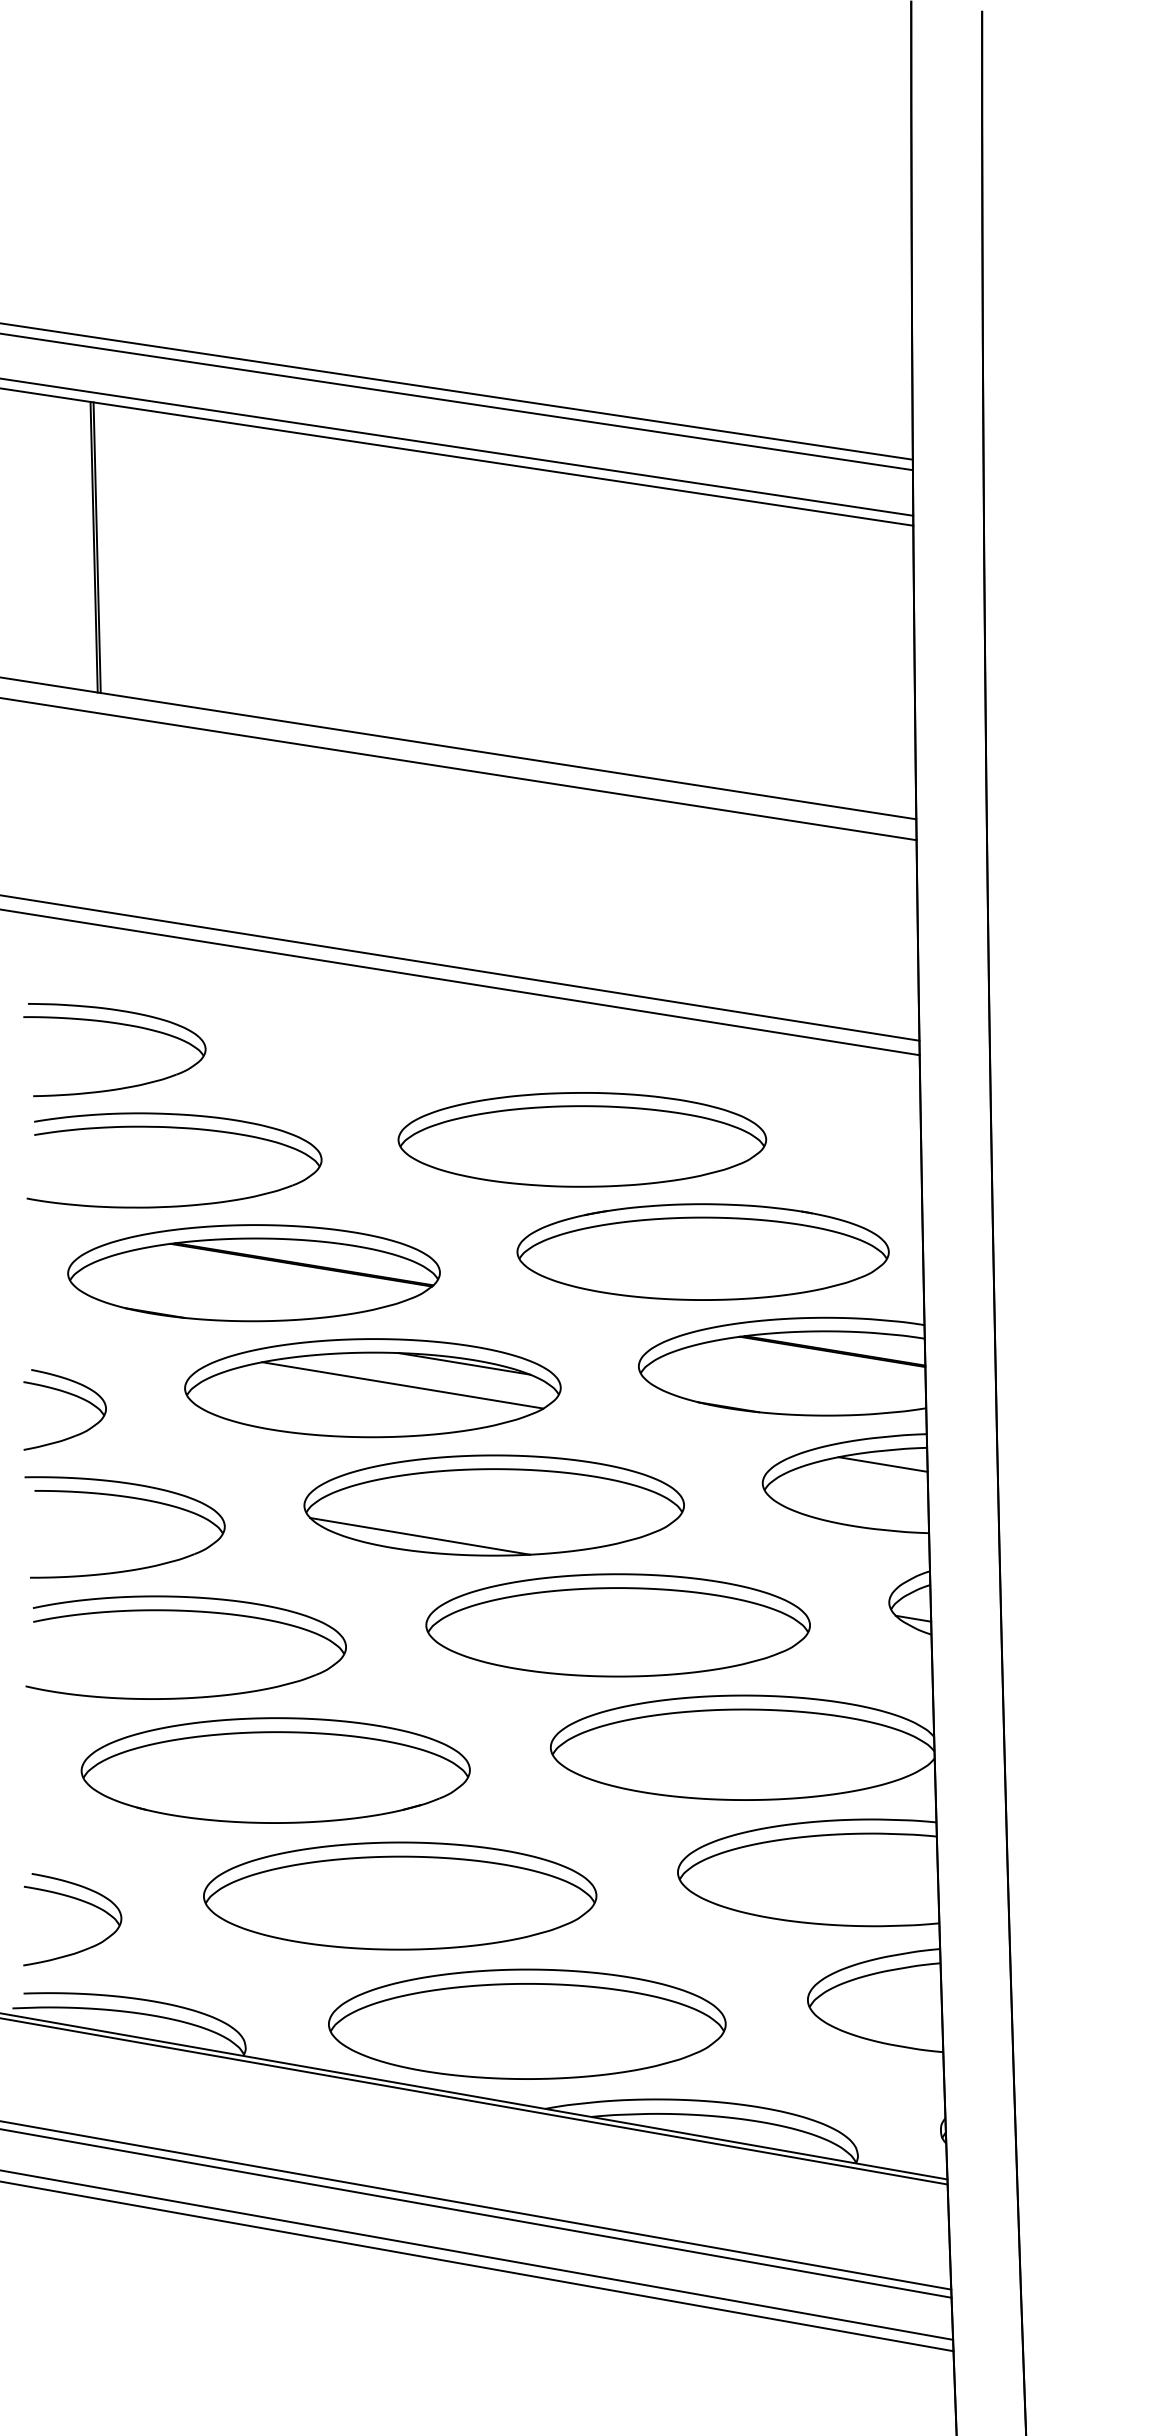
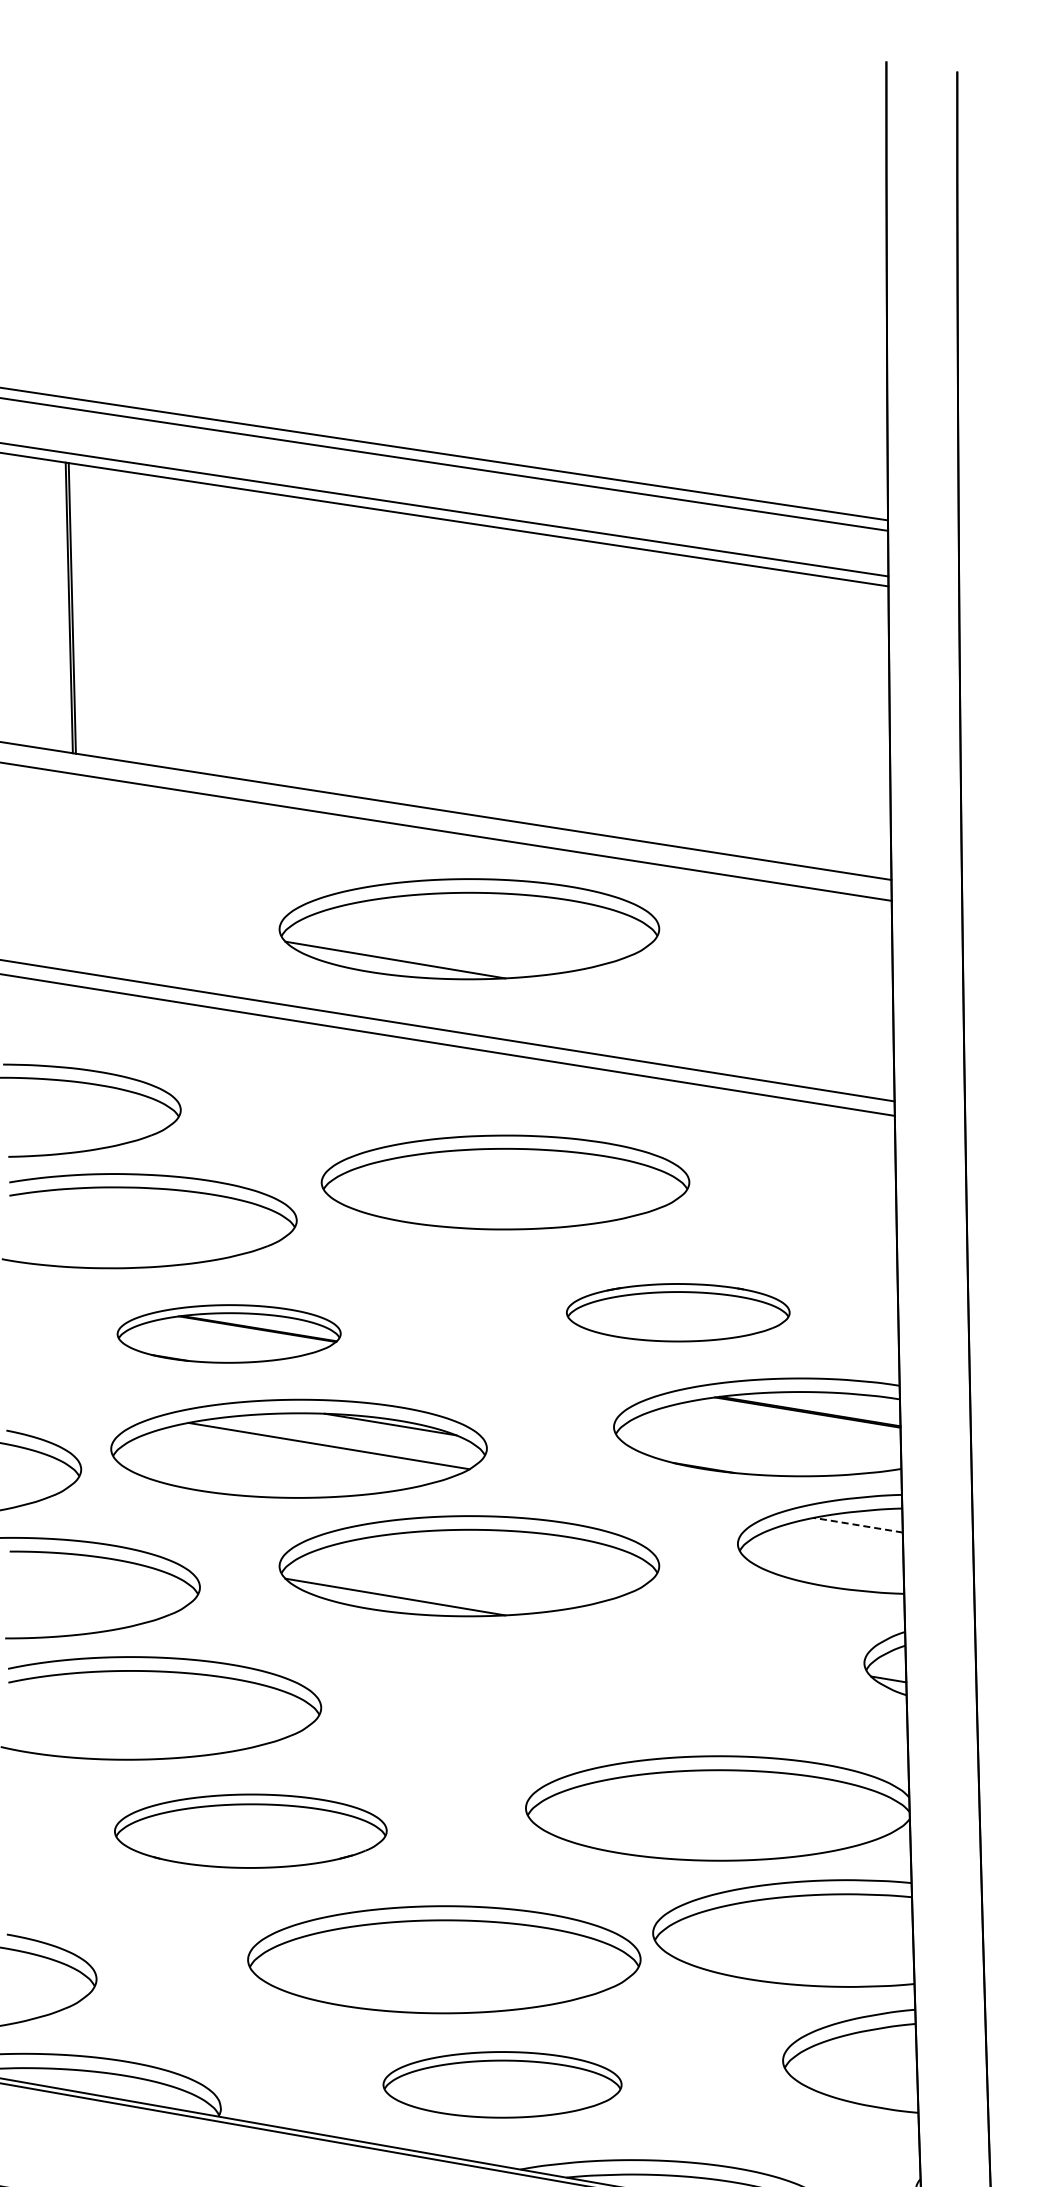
part: (493, 868) -> (468, 929), added
part: (582, 1139) -> (505, 1182), moved
part: (702, 1251) -> (677, 1312), size x0.6
part: (253, 1273) -> (228, 1334), size x0.6
part: (372, 1388) -> (298, 1449), moved
line: (882, 1464) -> (857, 1525), solid -> dashed
part: (617, 1625) -> (592, 1686), removed
part: (275, 1770) -> (250, 1831), size x0.7
part: (400, 1895) -> (444, 1959), moved
part: (527, 2023) -> (502, 2084), size x0.6

